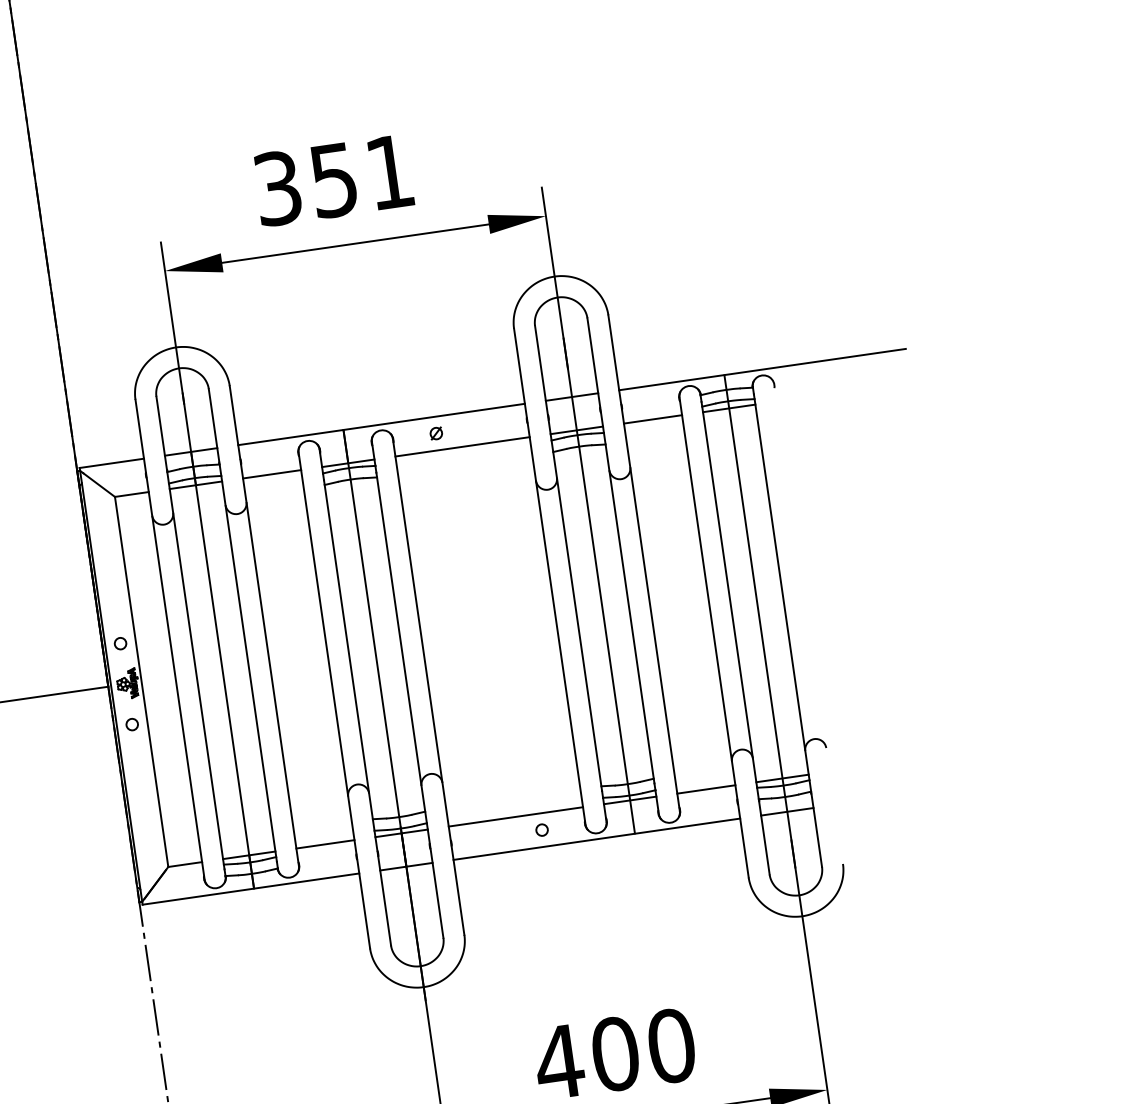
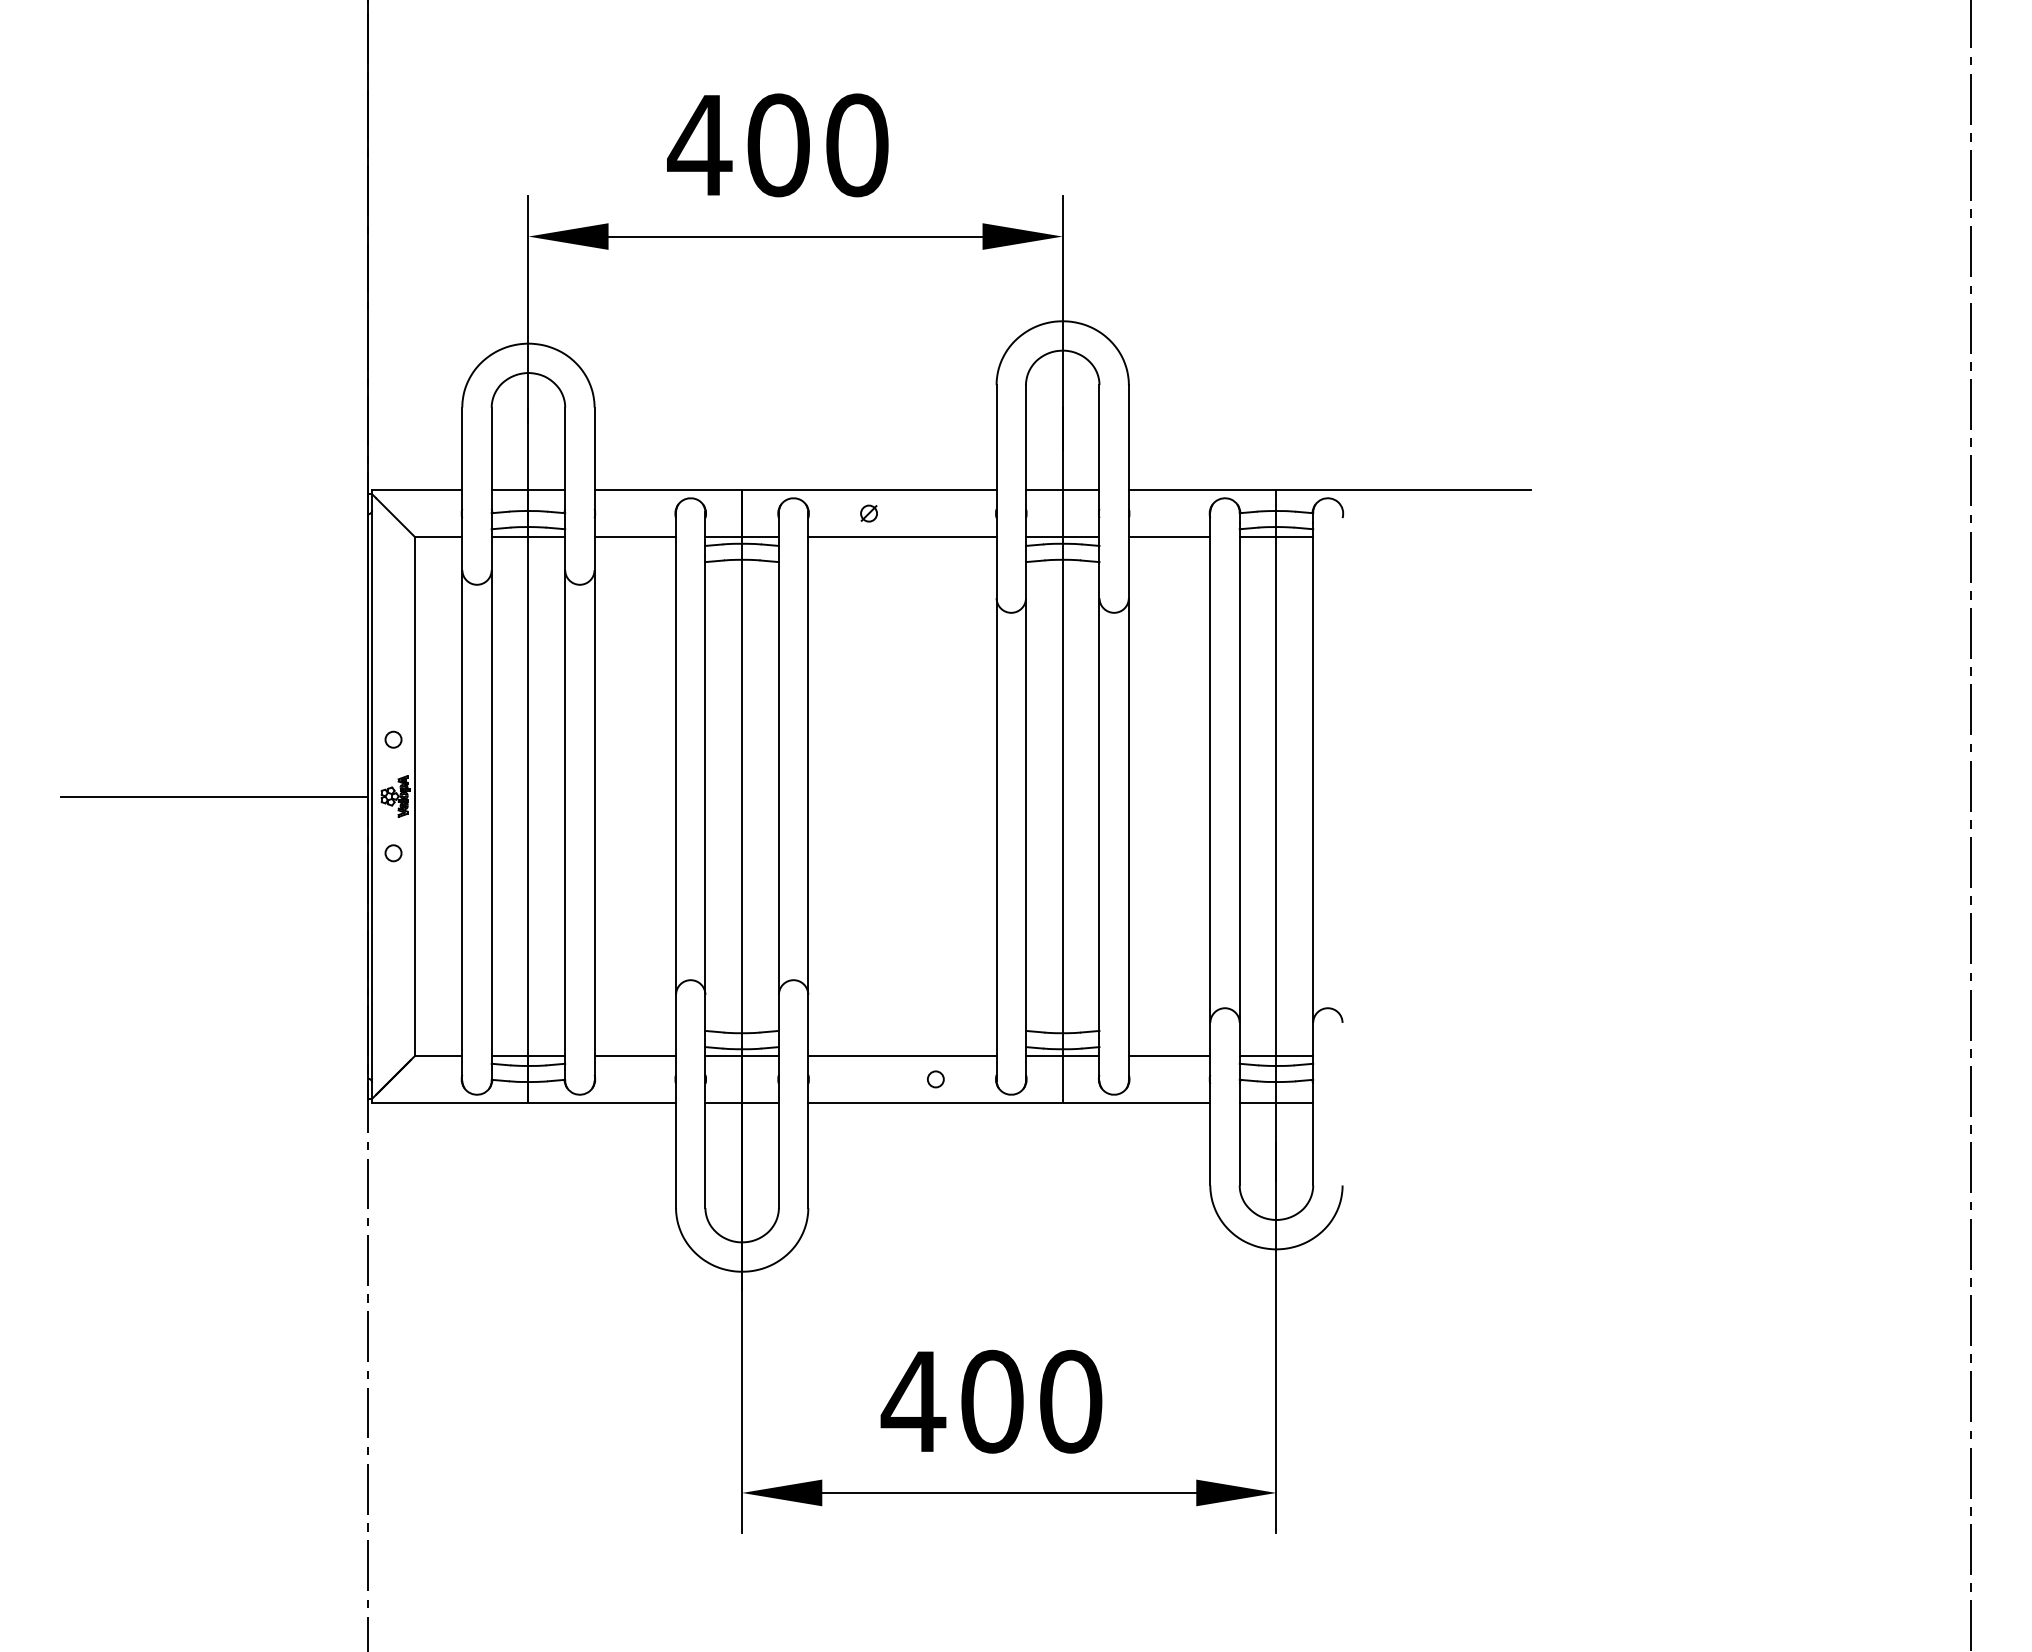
text: (333, 180) -> (777, 145), 351 -> 400

